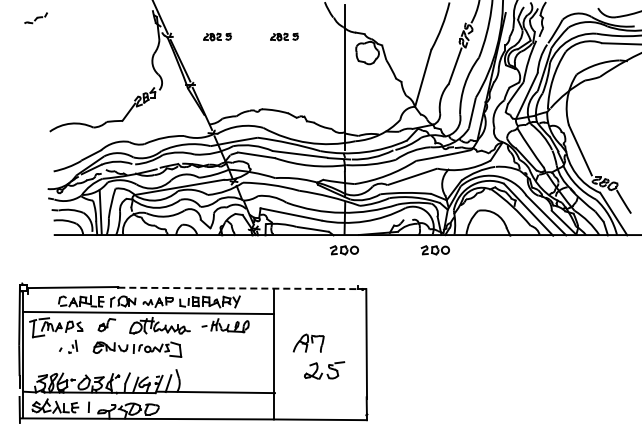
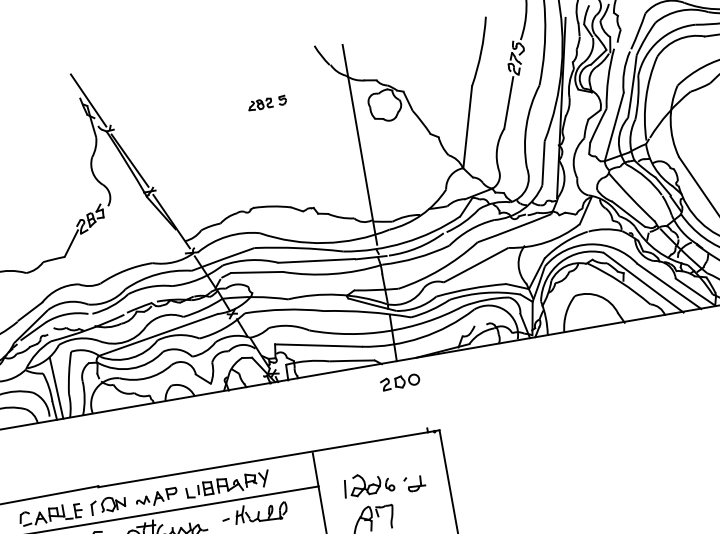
part: (217, 36) -> (175, 118), removed
part: (434, 250) -> (524, 361), removed
line: (238, 288) -> (263, 459), dashed -> solid
part: (320, 319) -> (383, 482), added

